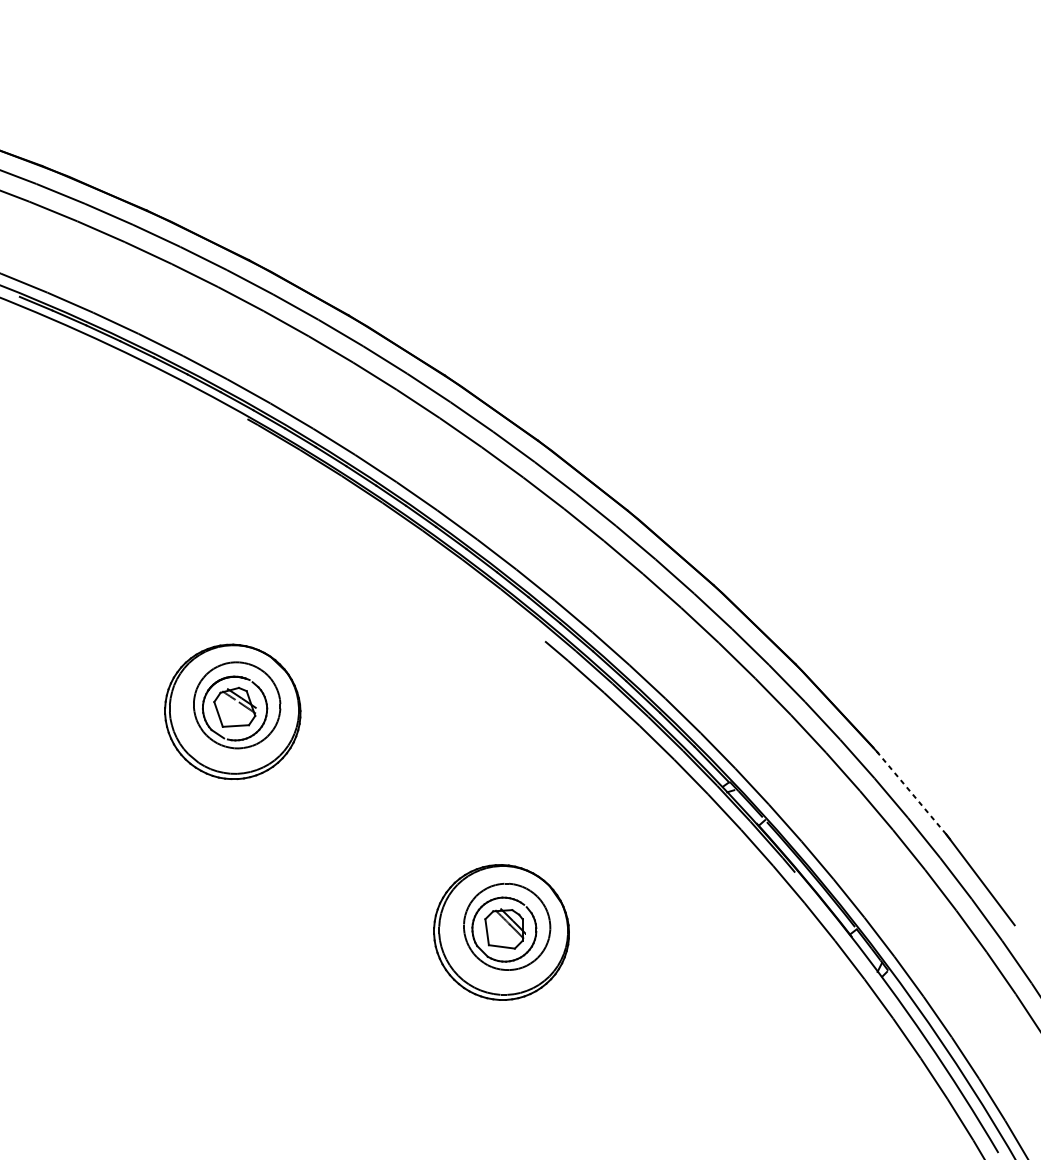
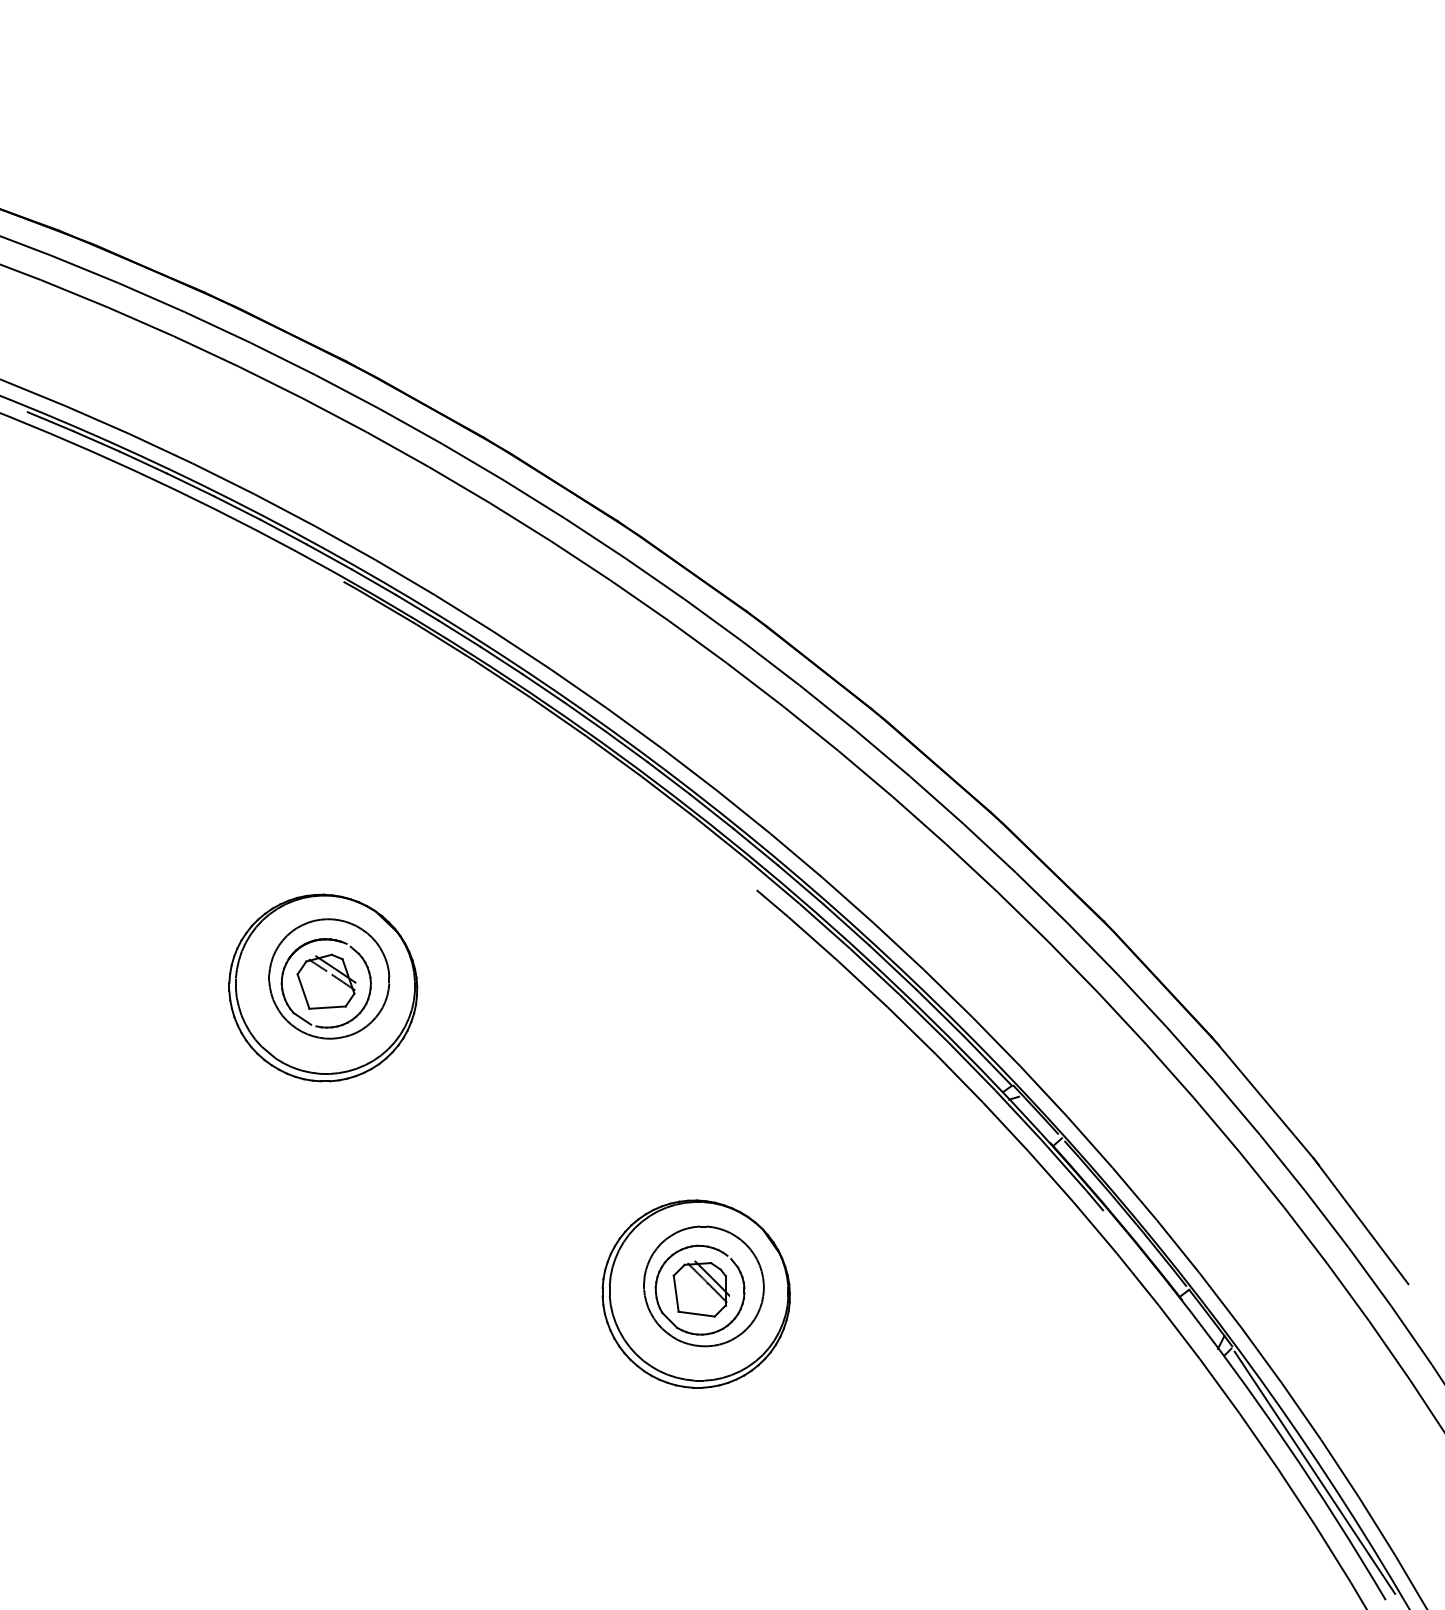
line: (909, 790) -> (1262, 1097), dashed -> solid
line: (947, 1061) -> (1314, 1472), added

